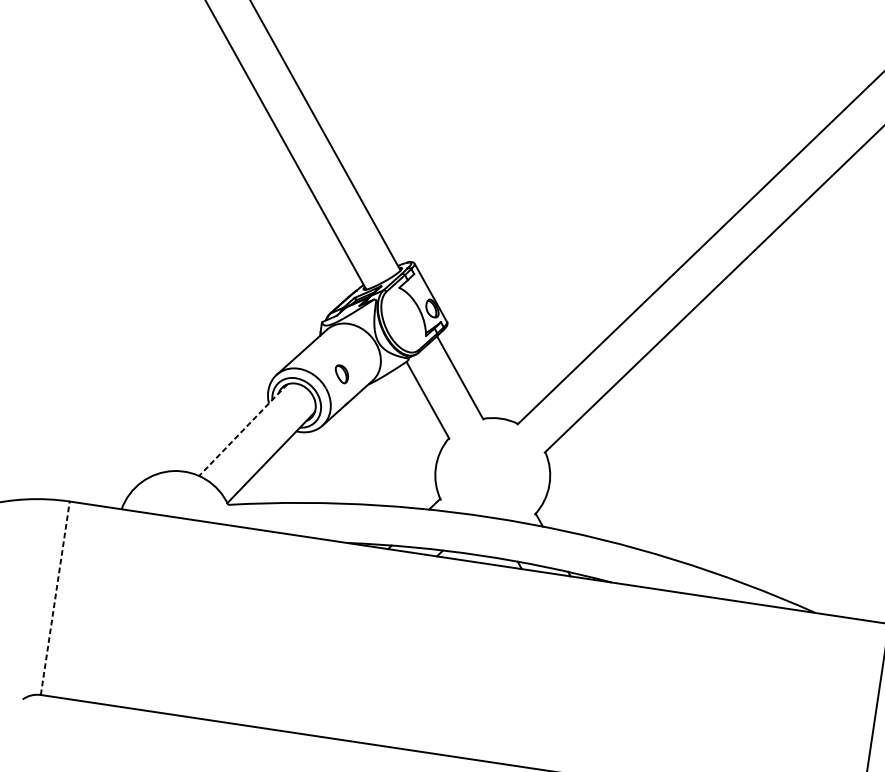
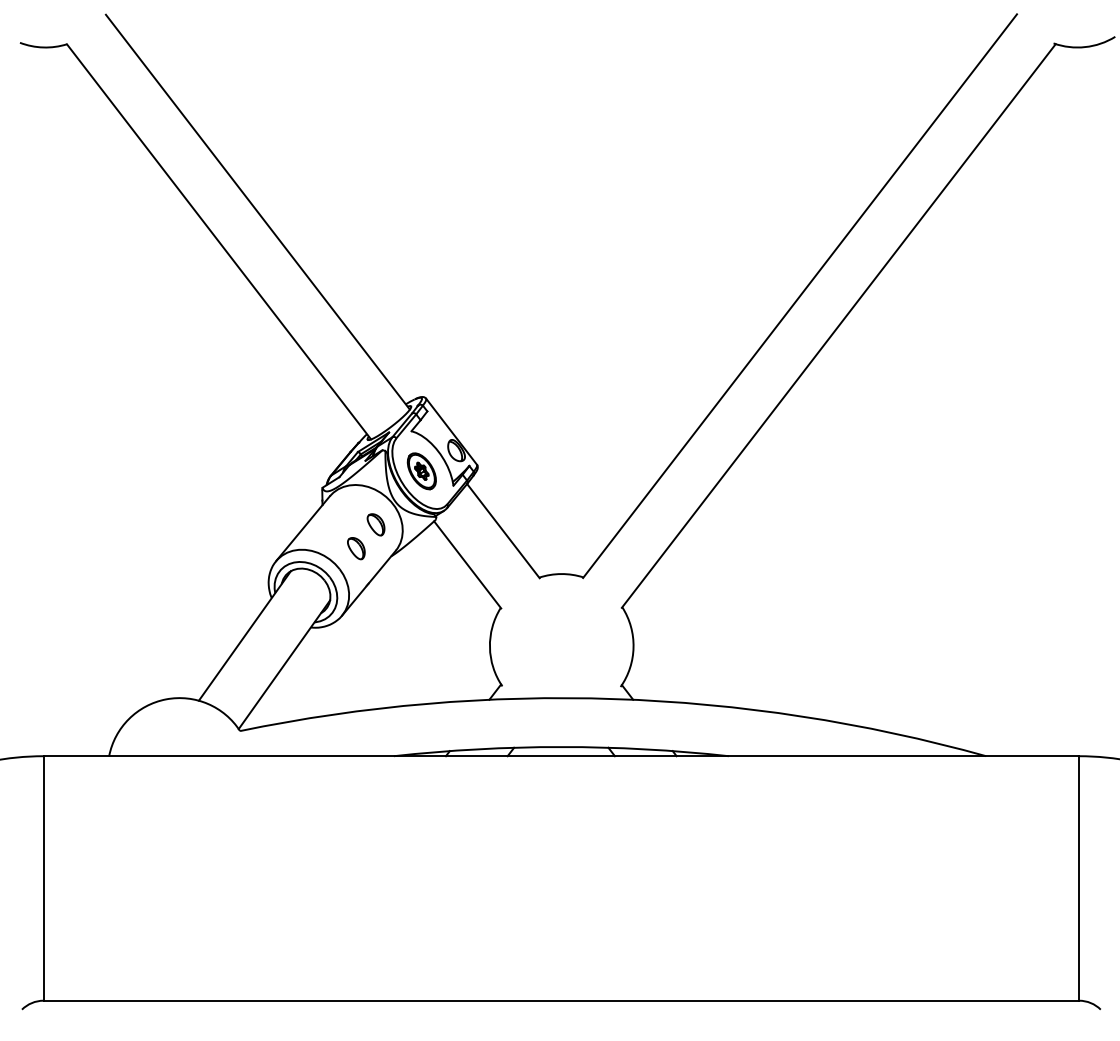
part: (402, 320) -> (421, 471), added
part: (359, 357) -> (375, 524), added
line: (242, 430) -> (244, 636), dashed -> solid
line: (55, 597) -> (43, 877), dashed -> solid

